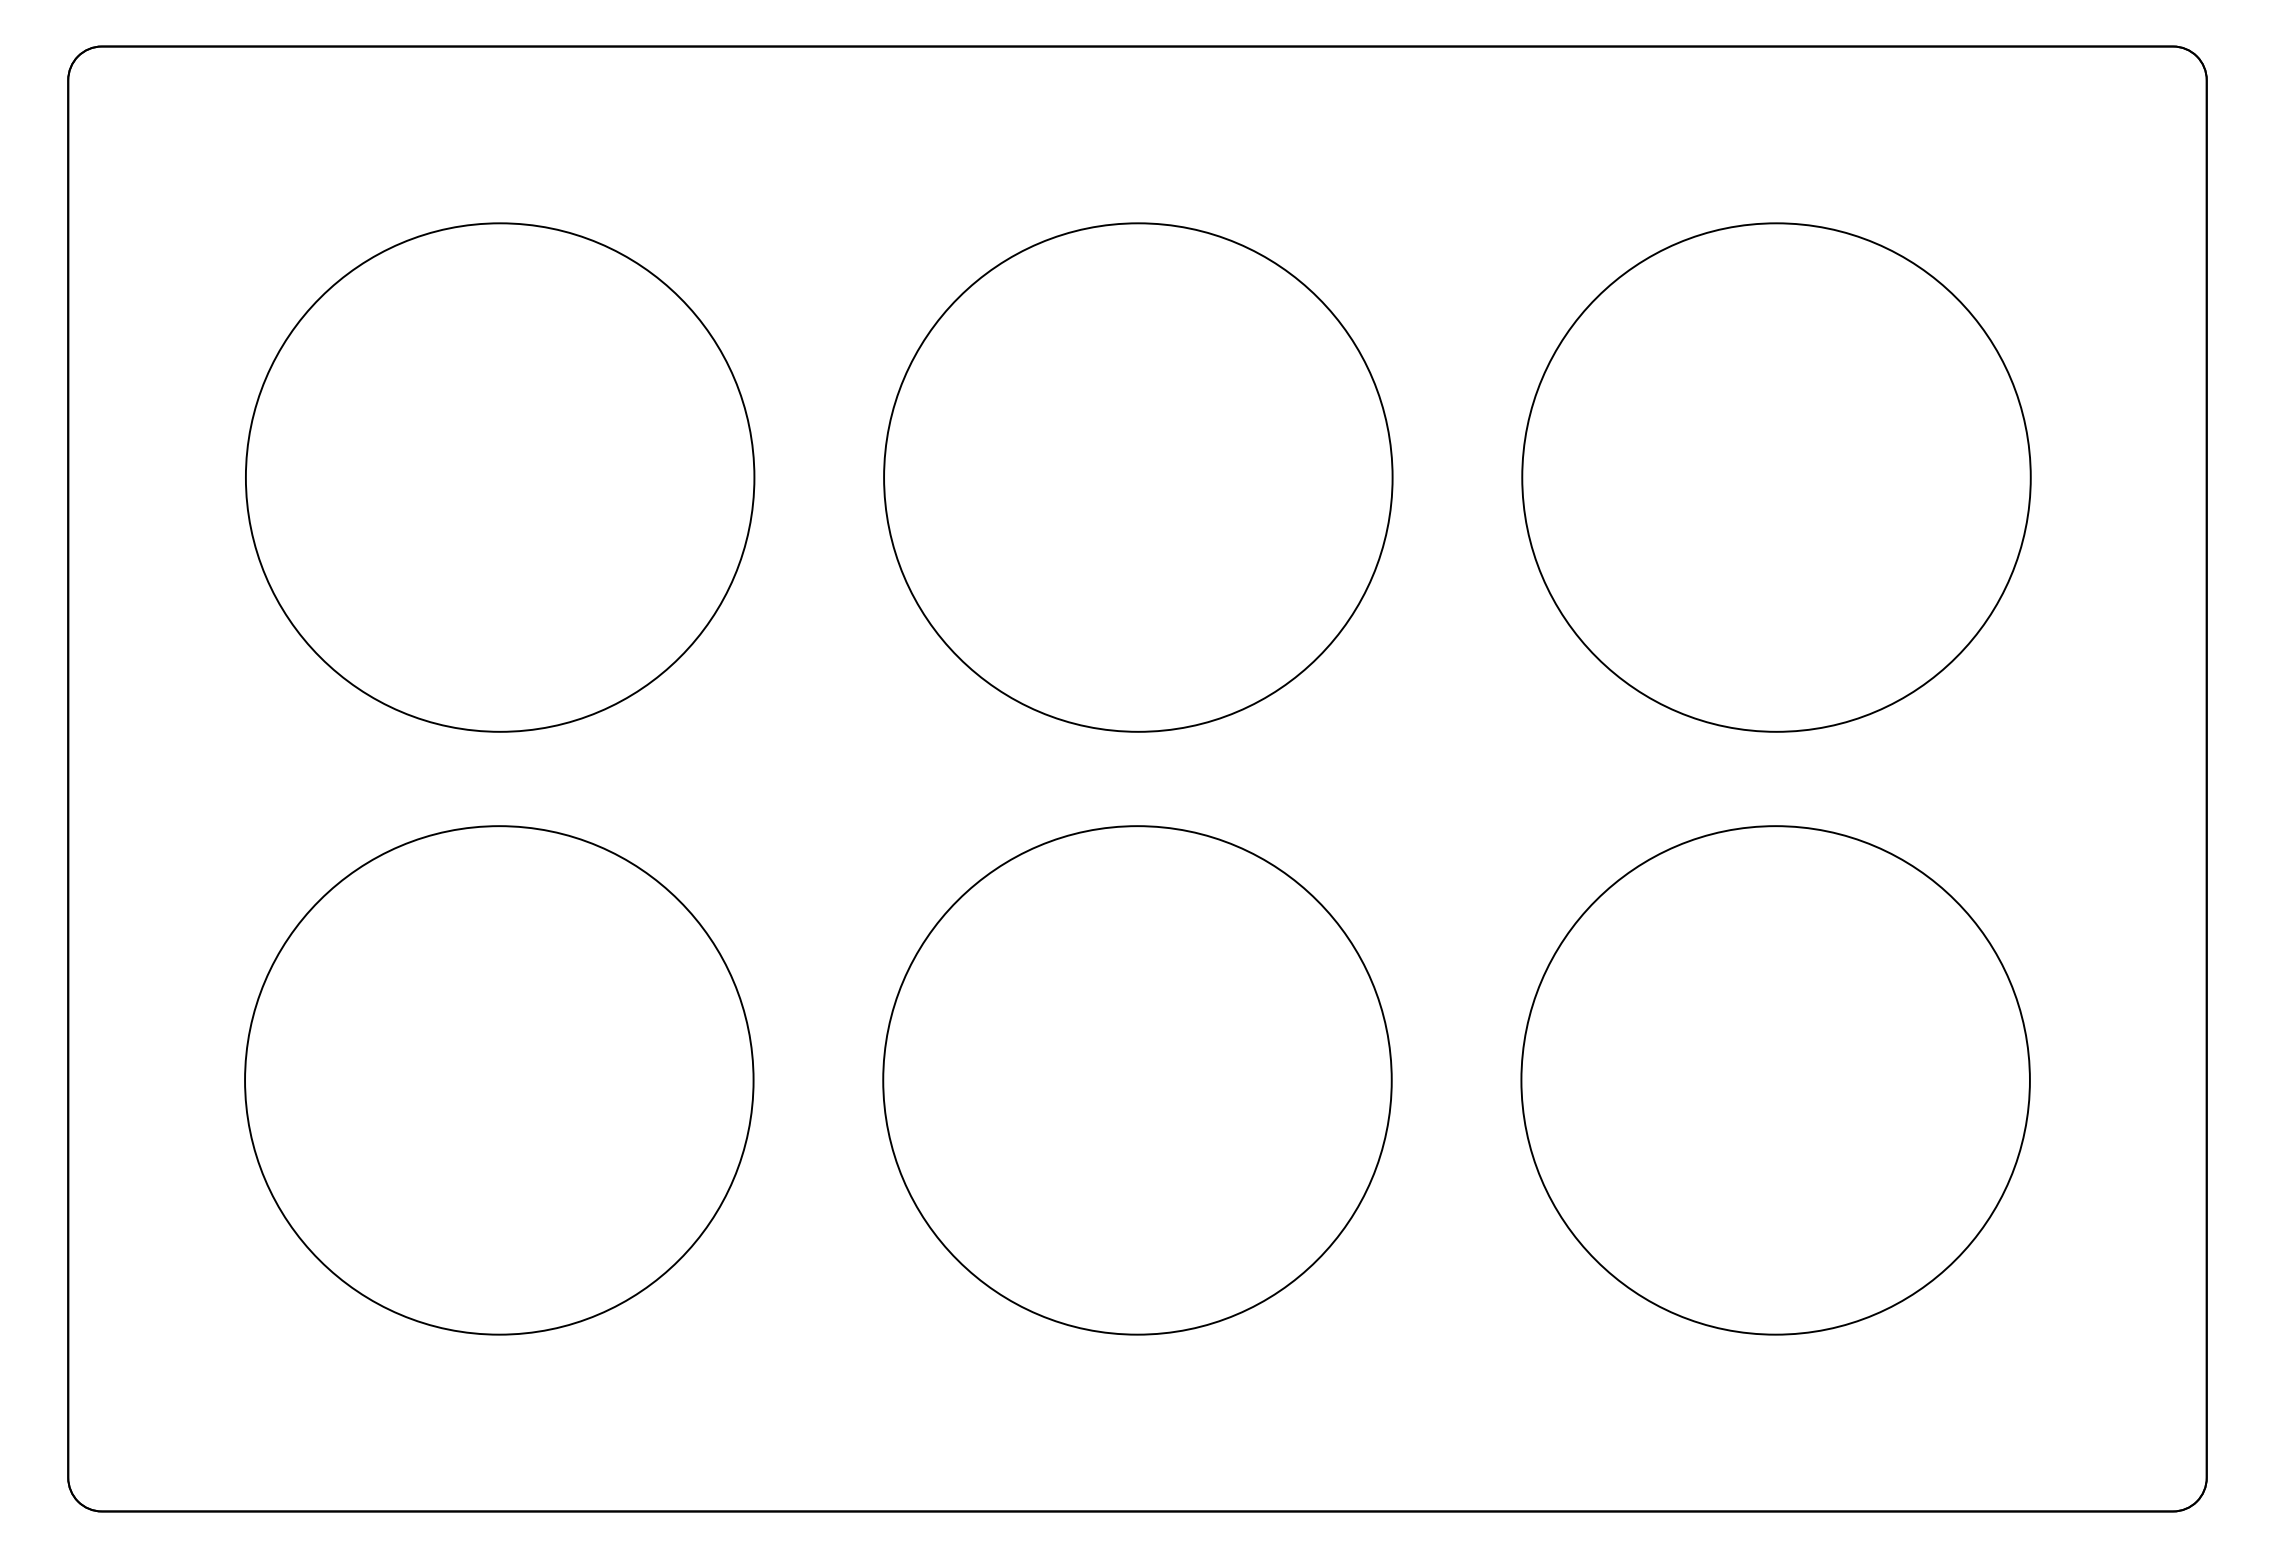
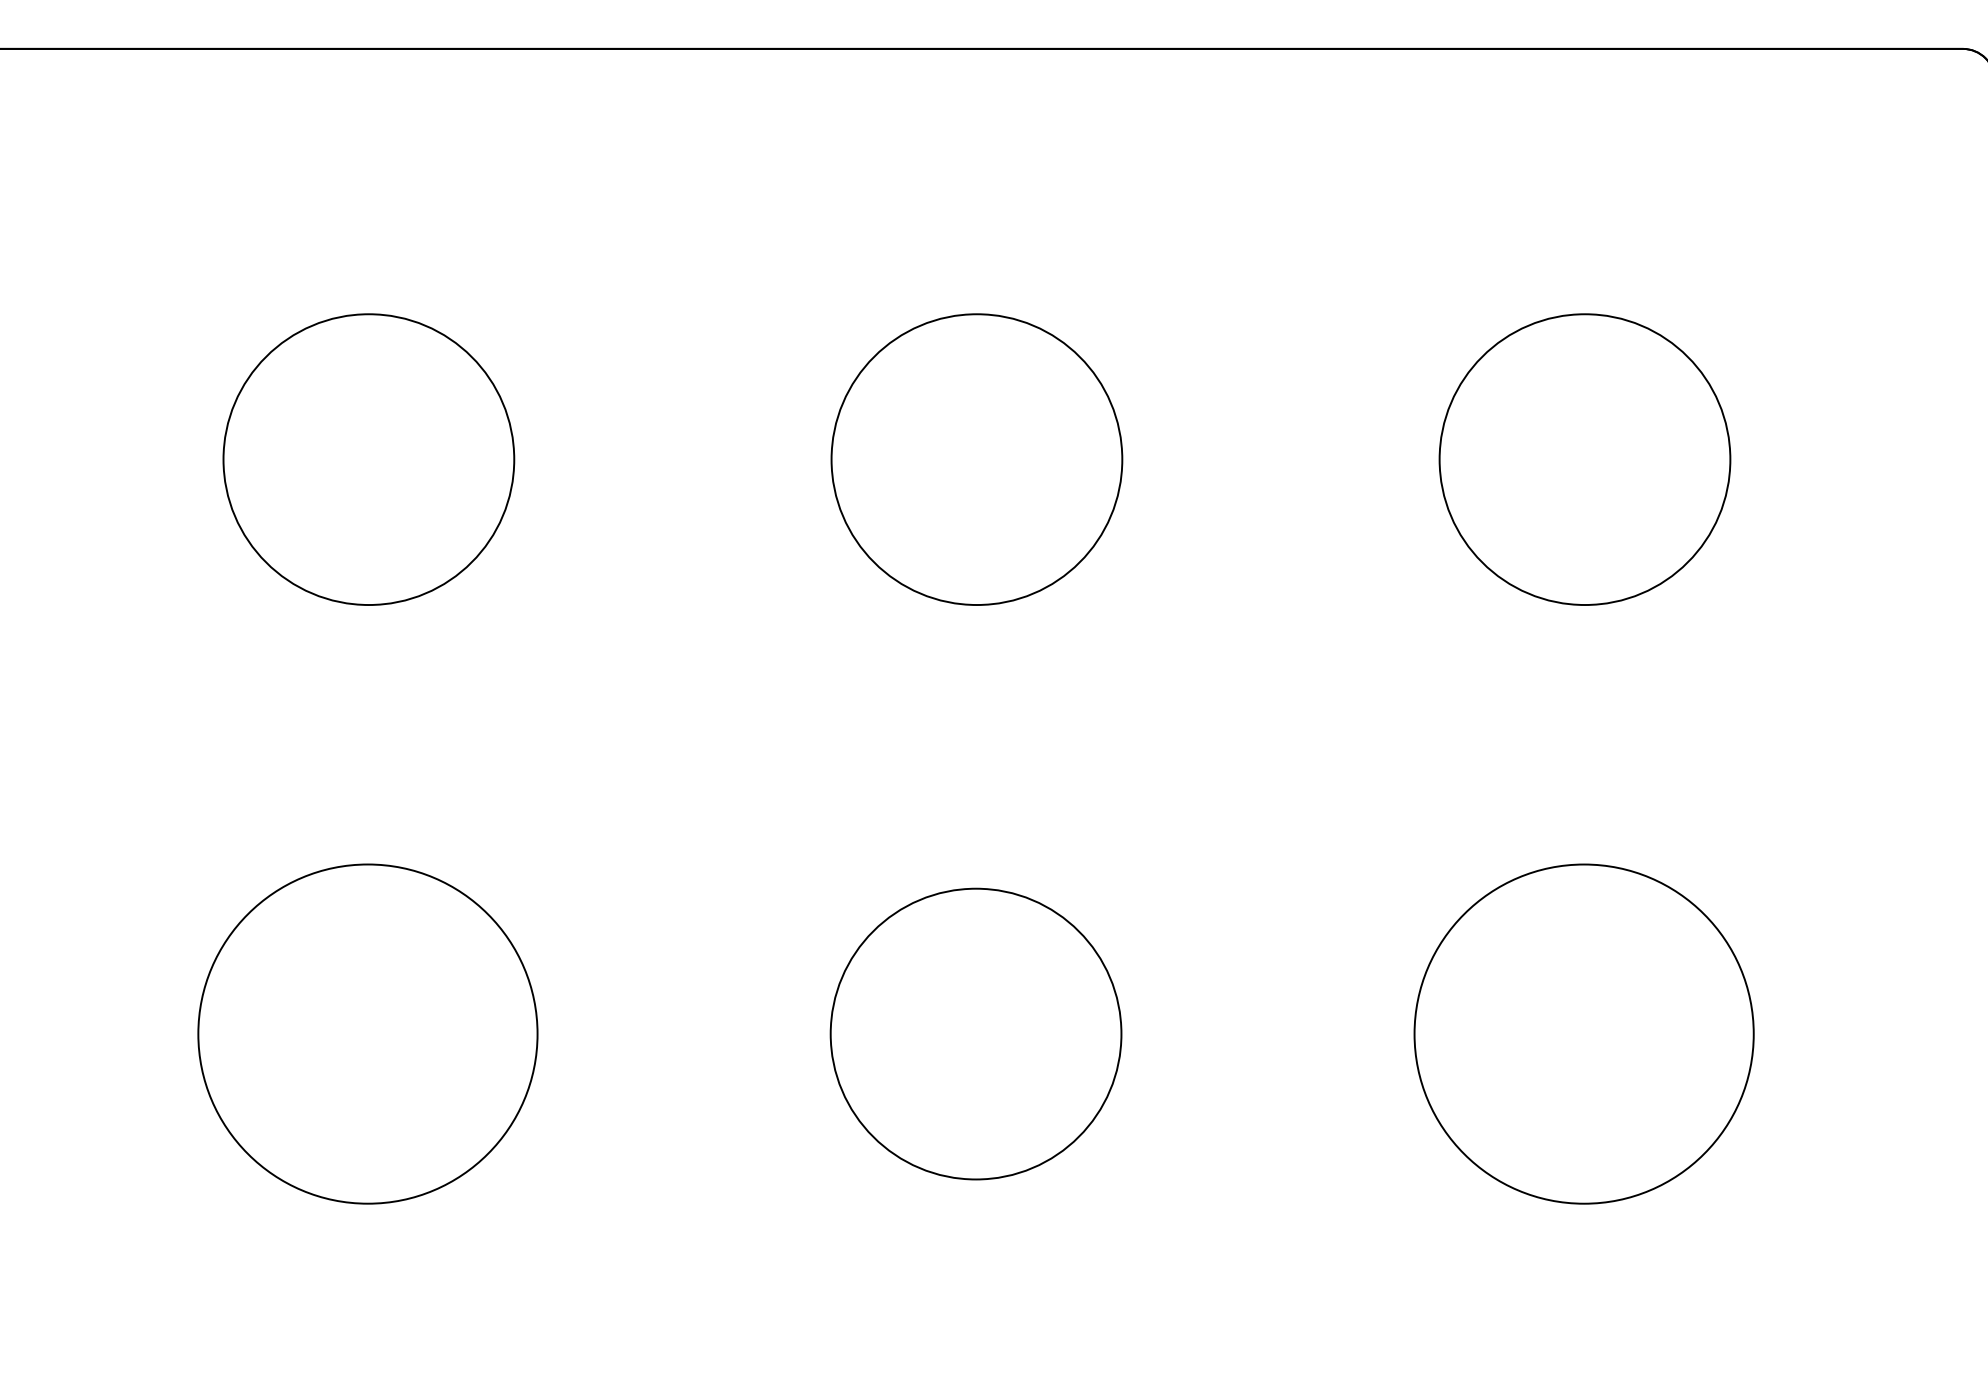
circle: (500, 477) -> (369, 459), size x0.6
circle: (1138, 477) -> (977, 459), size x0.6
circle: (1776, 477) -> (1584, 459), size x0.6
circle: (499, 1080) -> (368, 1034), size x0.7
circle: (1137, 1080) -> (976, 1034), size x0.6
circle: (1775, 1080) -> (1584, 1034), size x0.7

